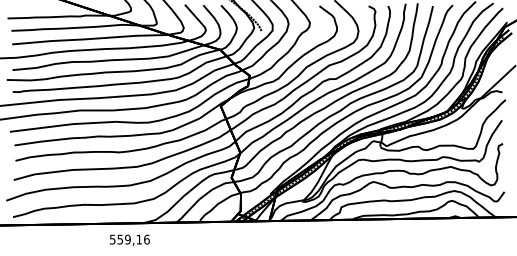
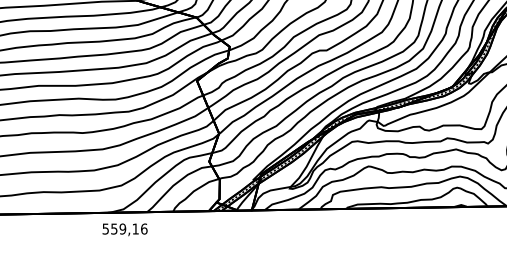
text: (129, 239) -> (124, 228), moved

